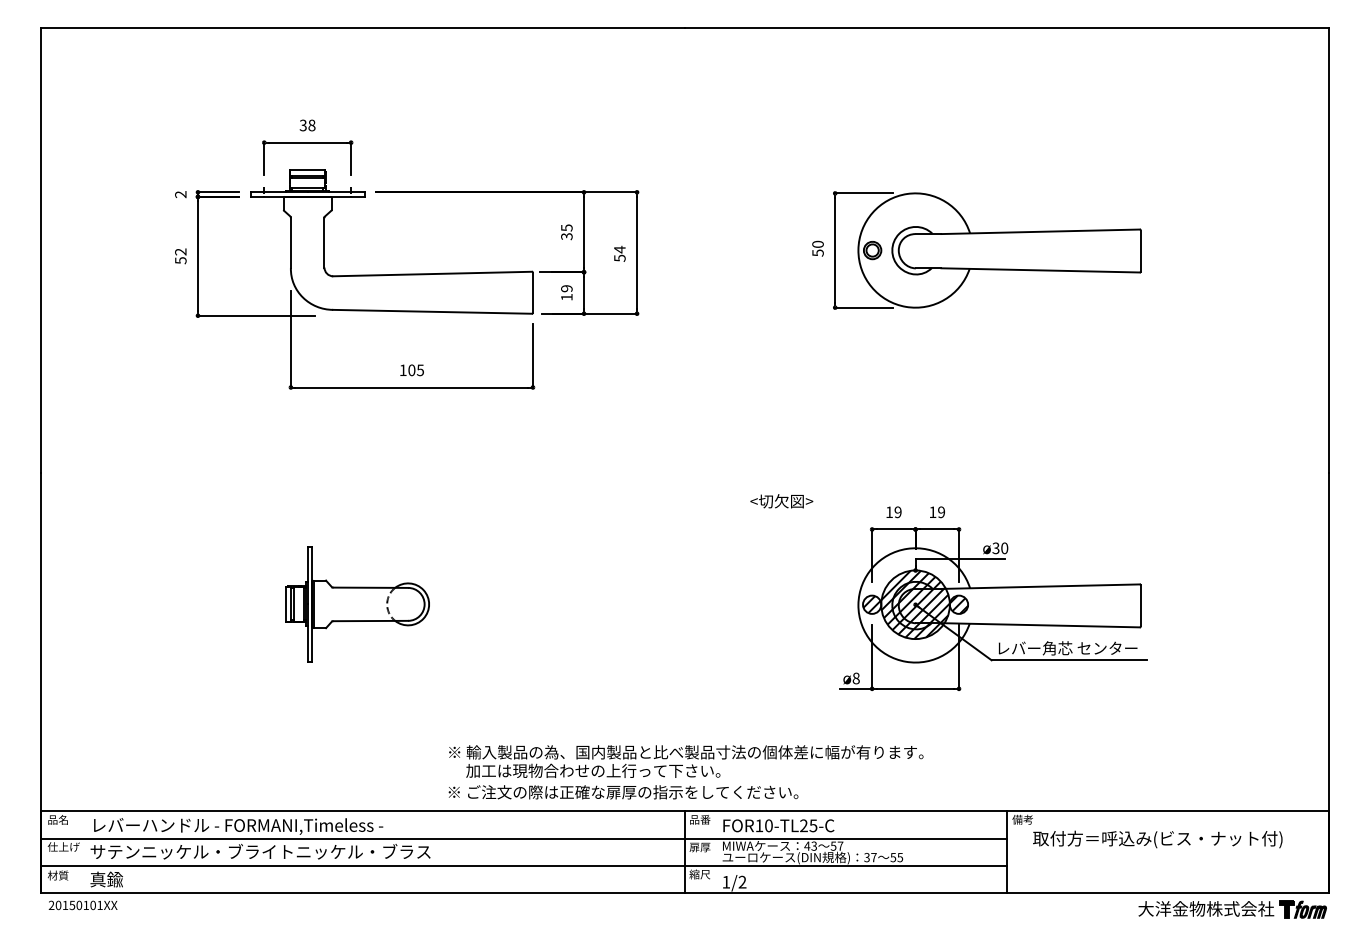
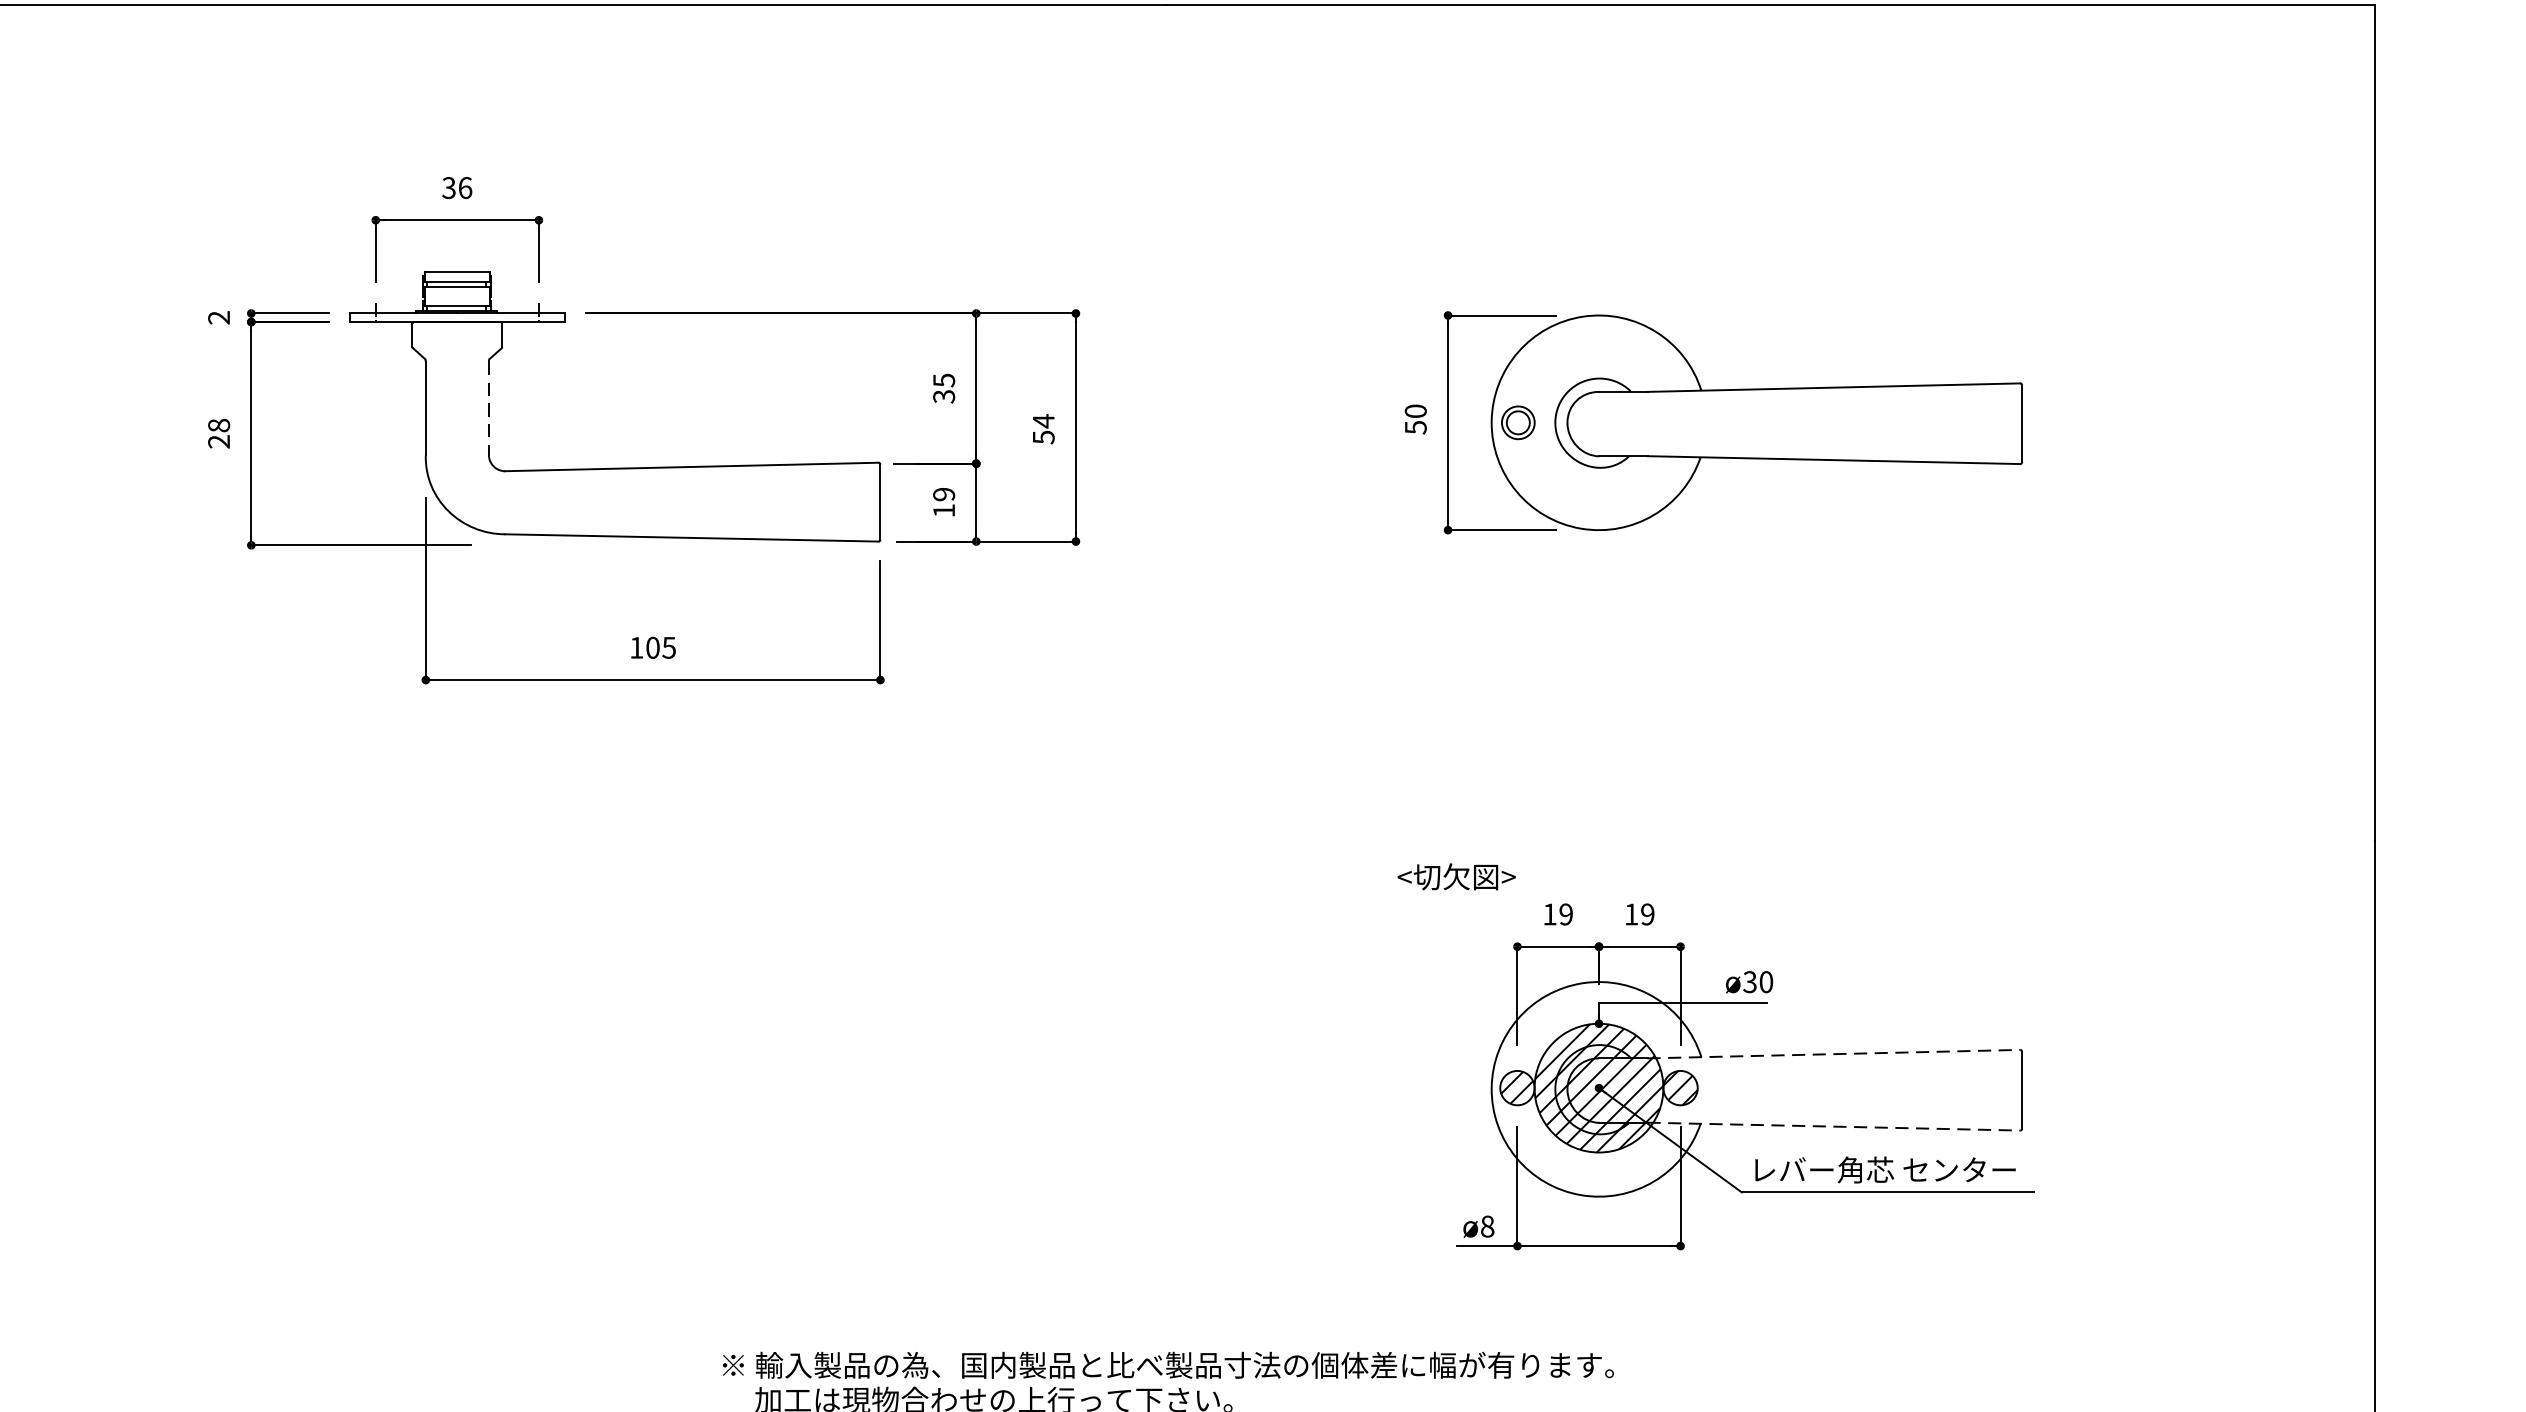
text: (311, 125) -> (464, 188), 38 -> 36
line: (324, 243) -> (488, 409), solid -> dashed
text: (180, 256) -> (218, 434), 52 -> 28
text: (781, 501) -> (1456, 877), moved
line: (1041, 586) -> (1835, 1053), solid -> dashed
part: (357, 604) -> (550, 1087), removed
line: (1041, 625) -> (1835, 1127), solid -> dashed

